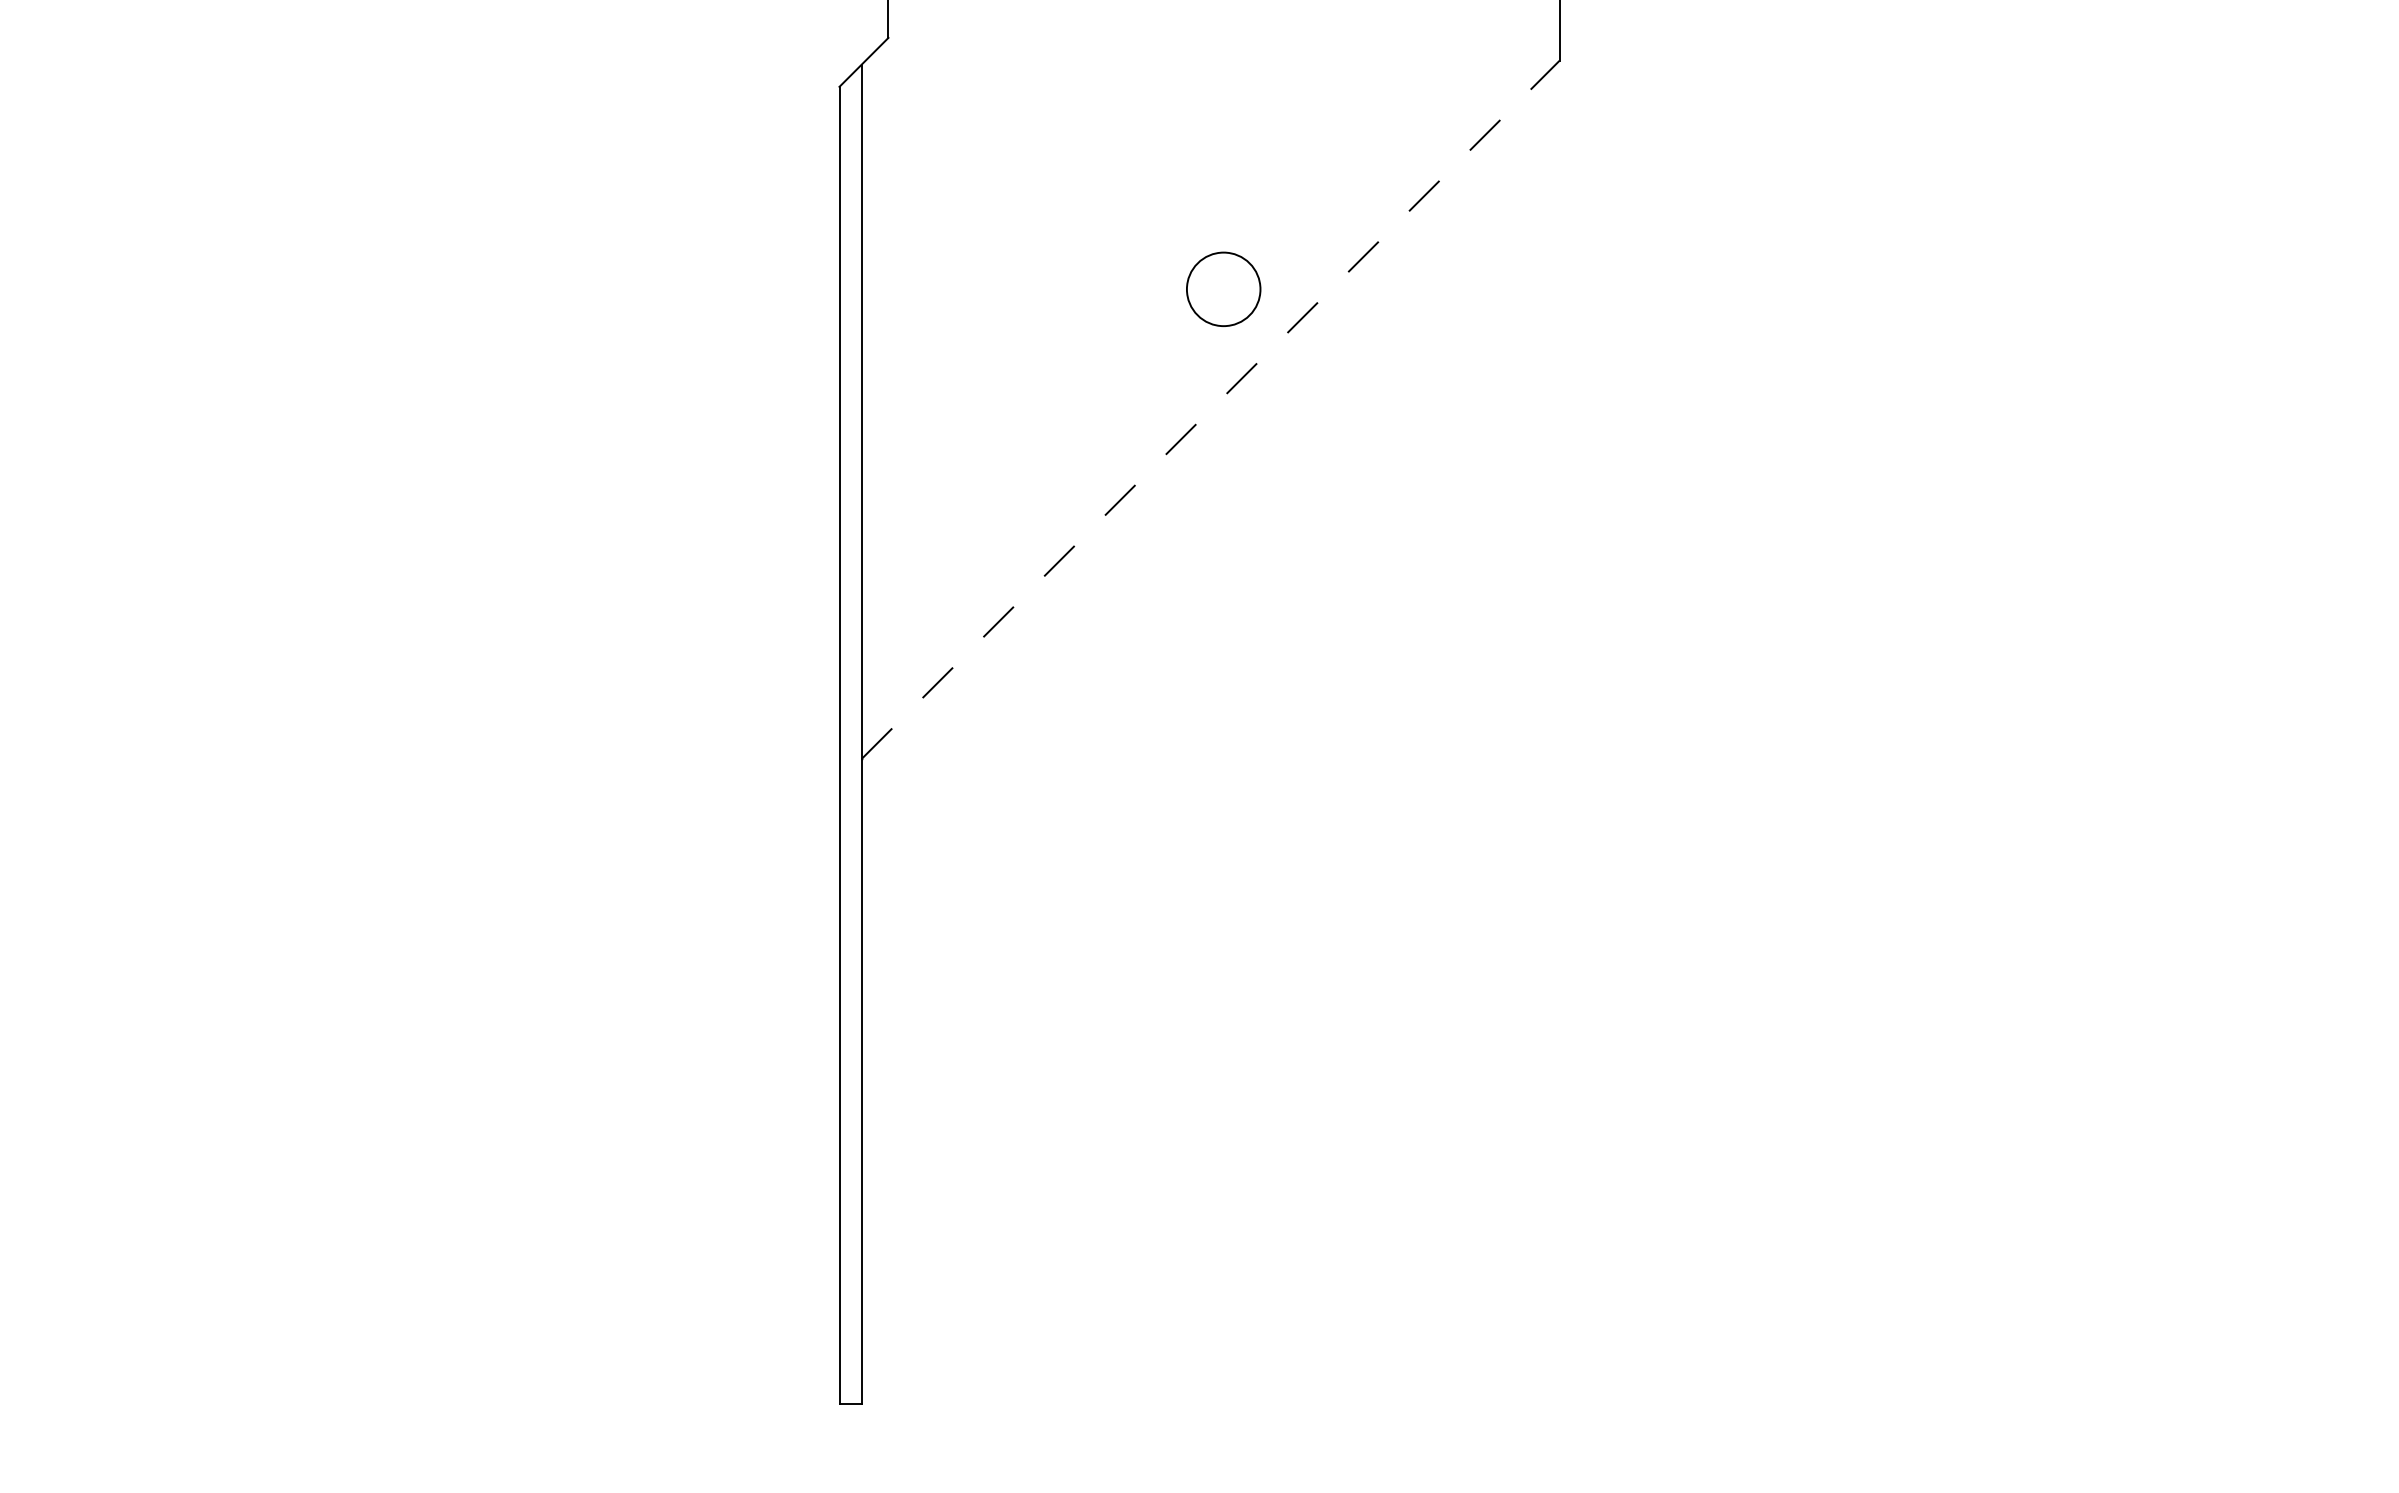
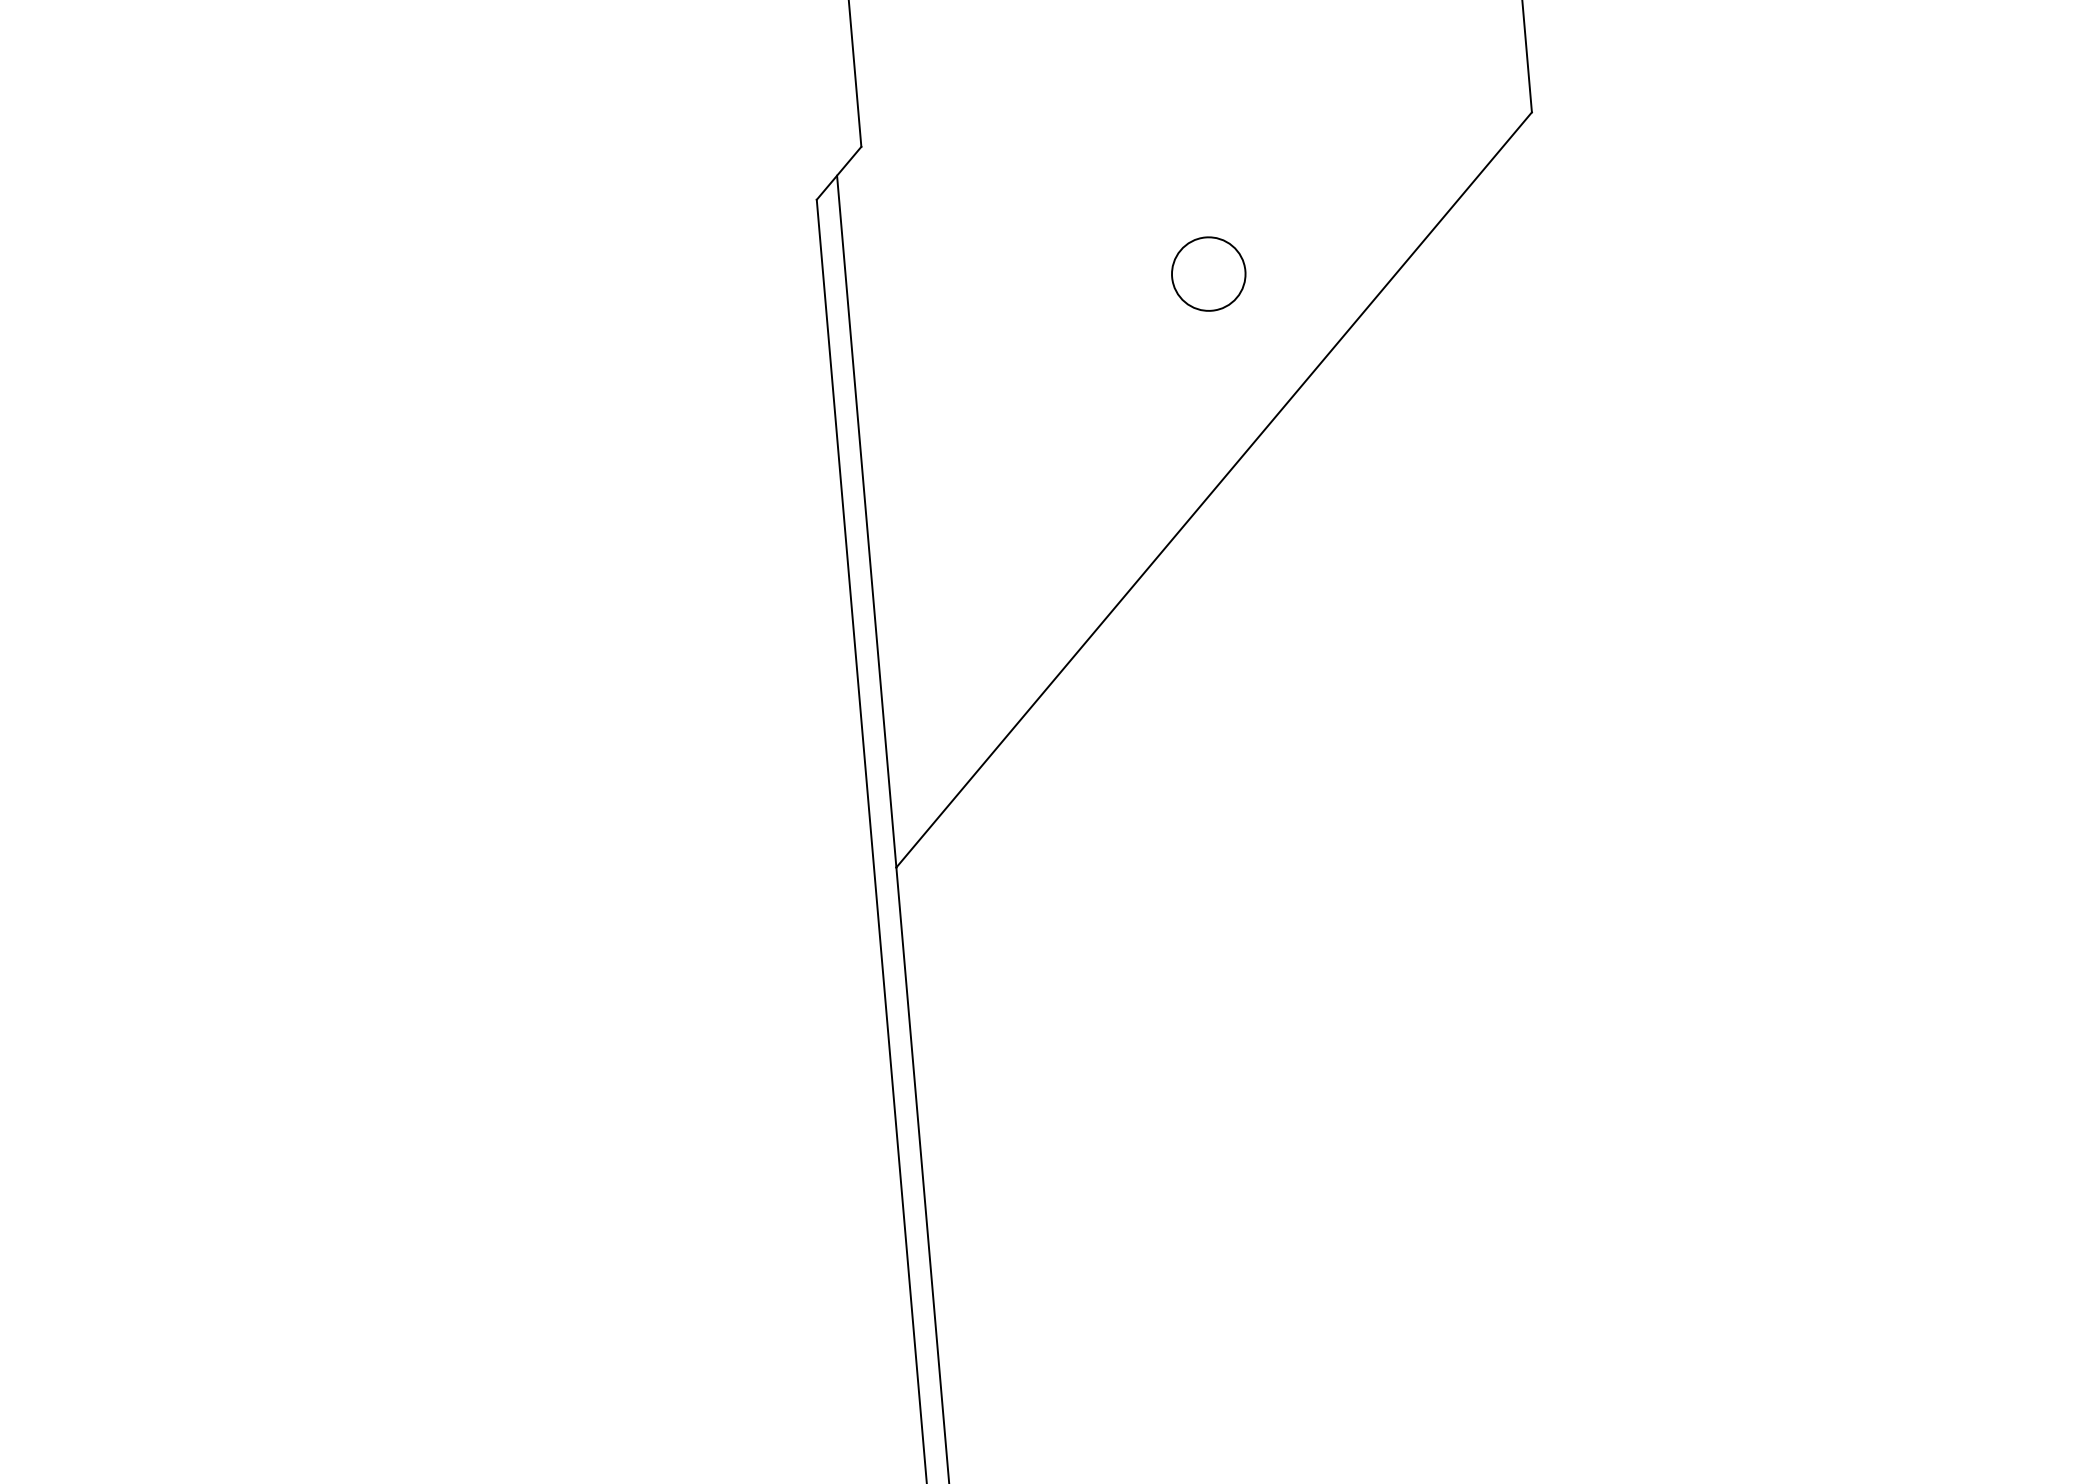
circle: (1223, 288) -> (1208, 273), moved
line: (1211, 409) -> (1214, 489), dashed -> solid

